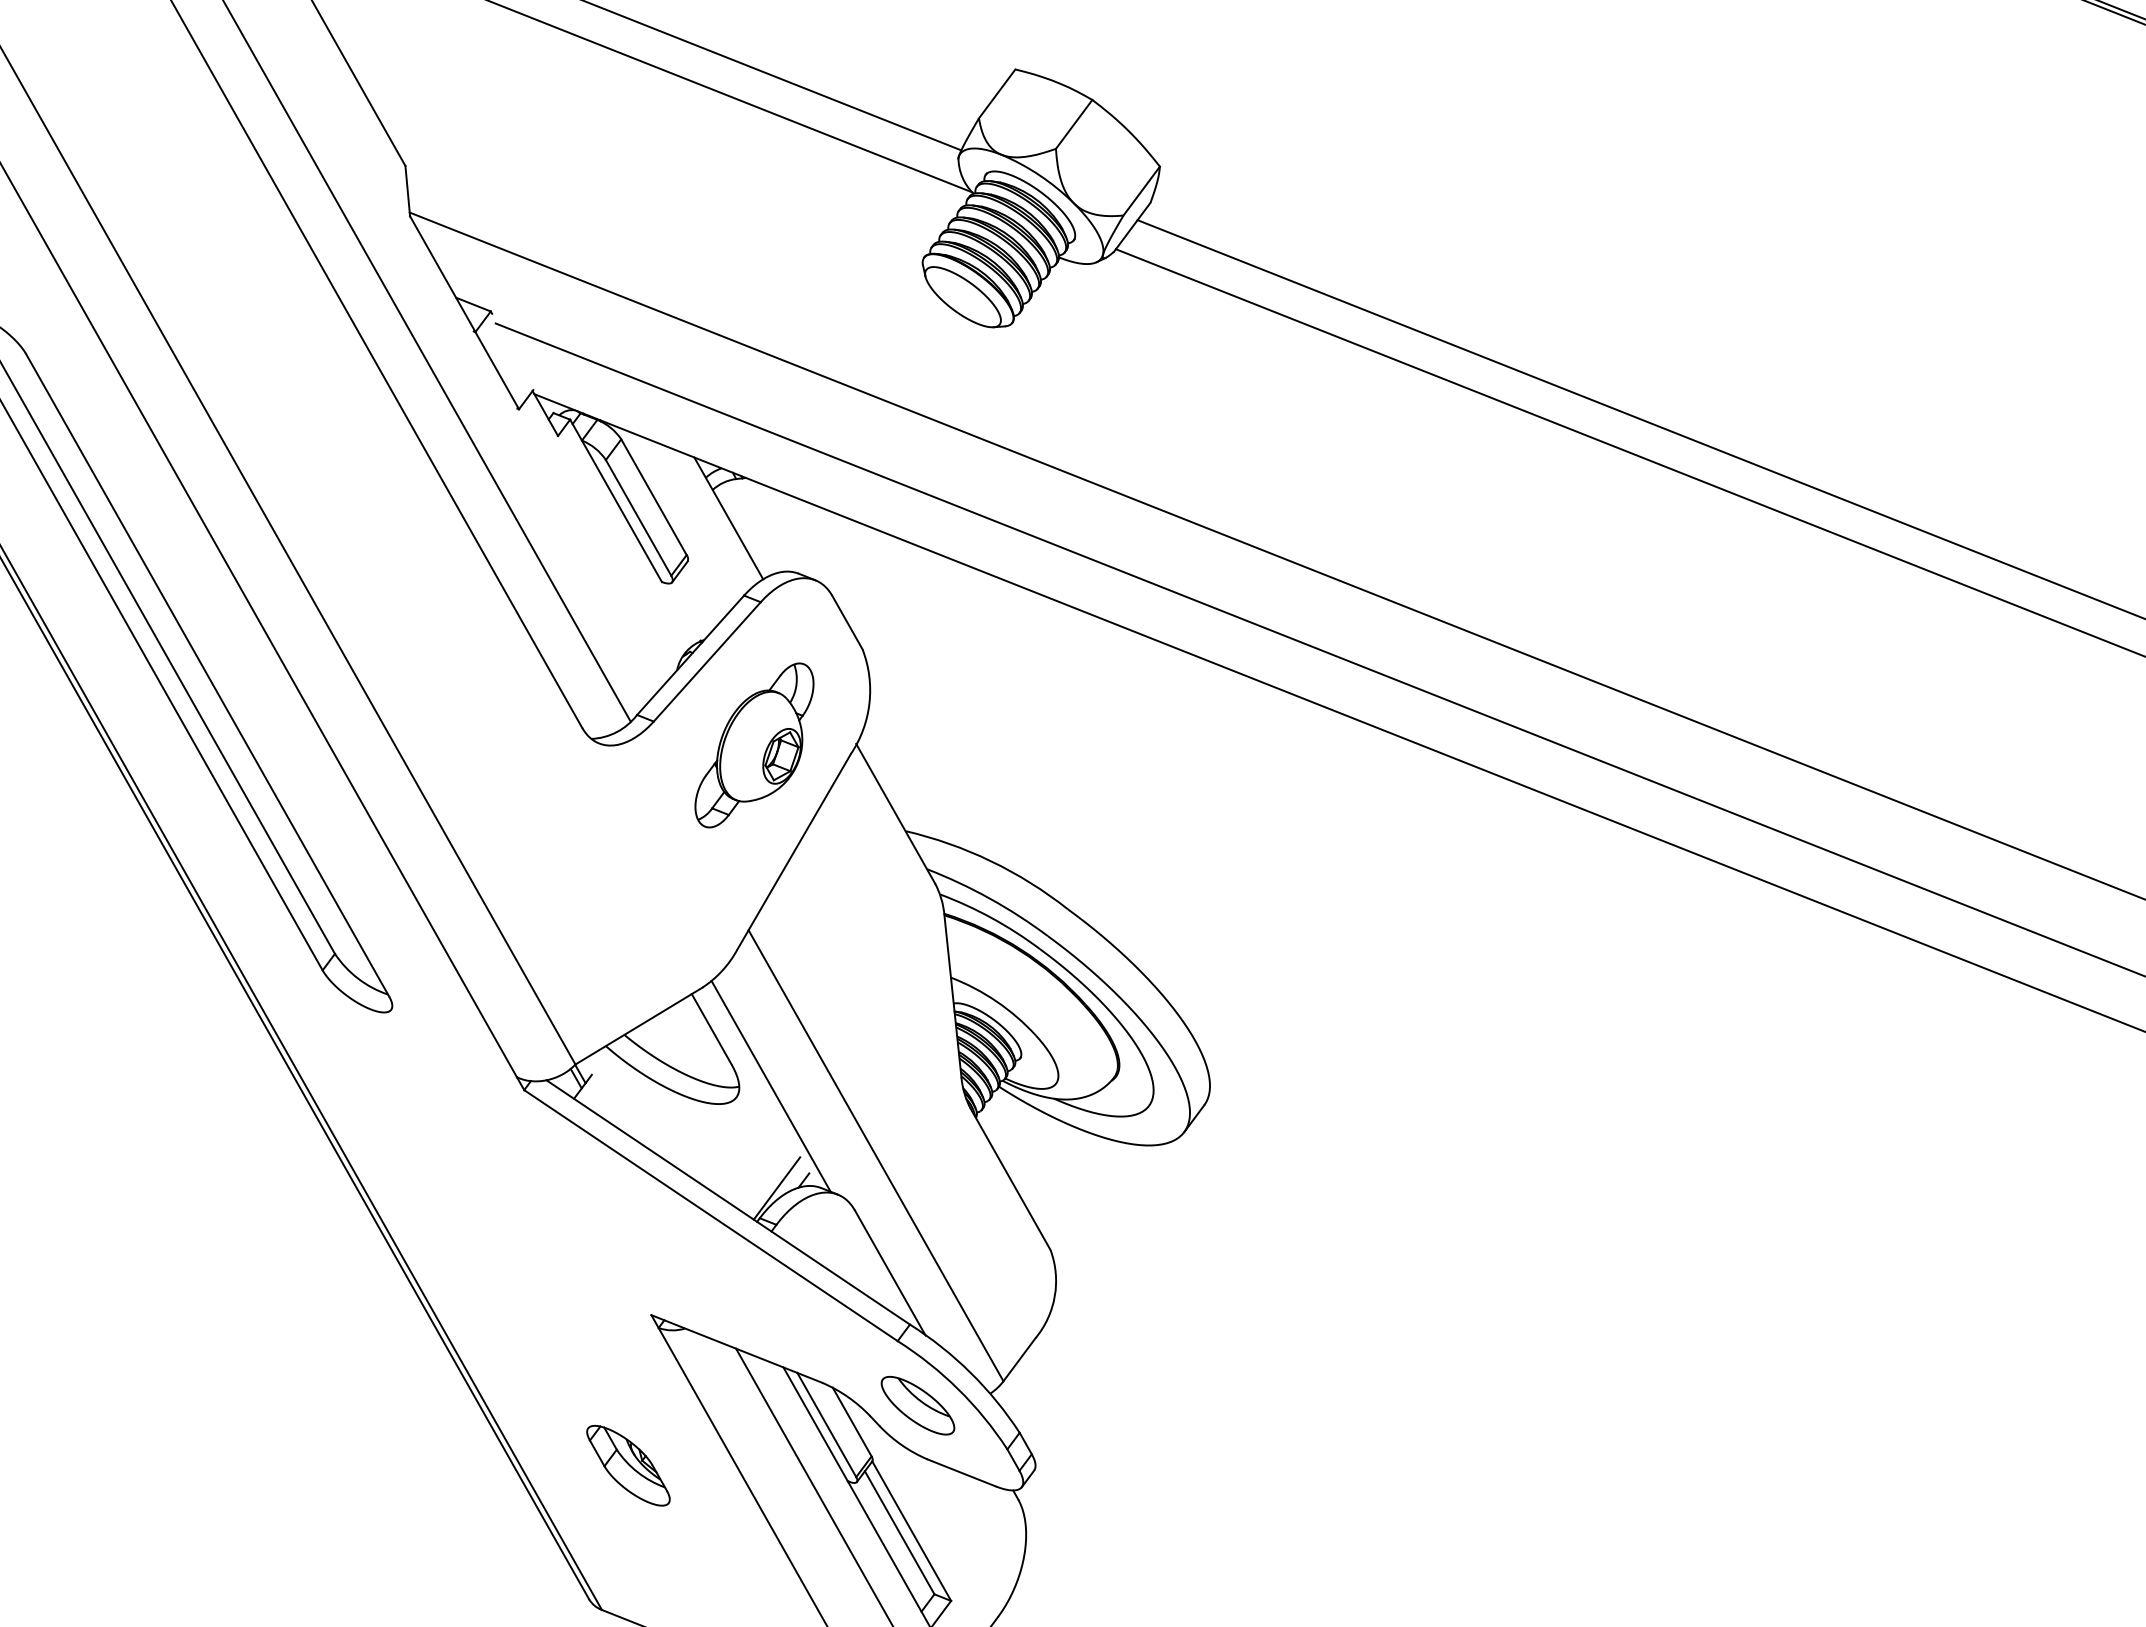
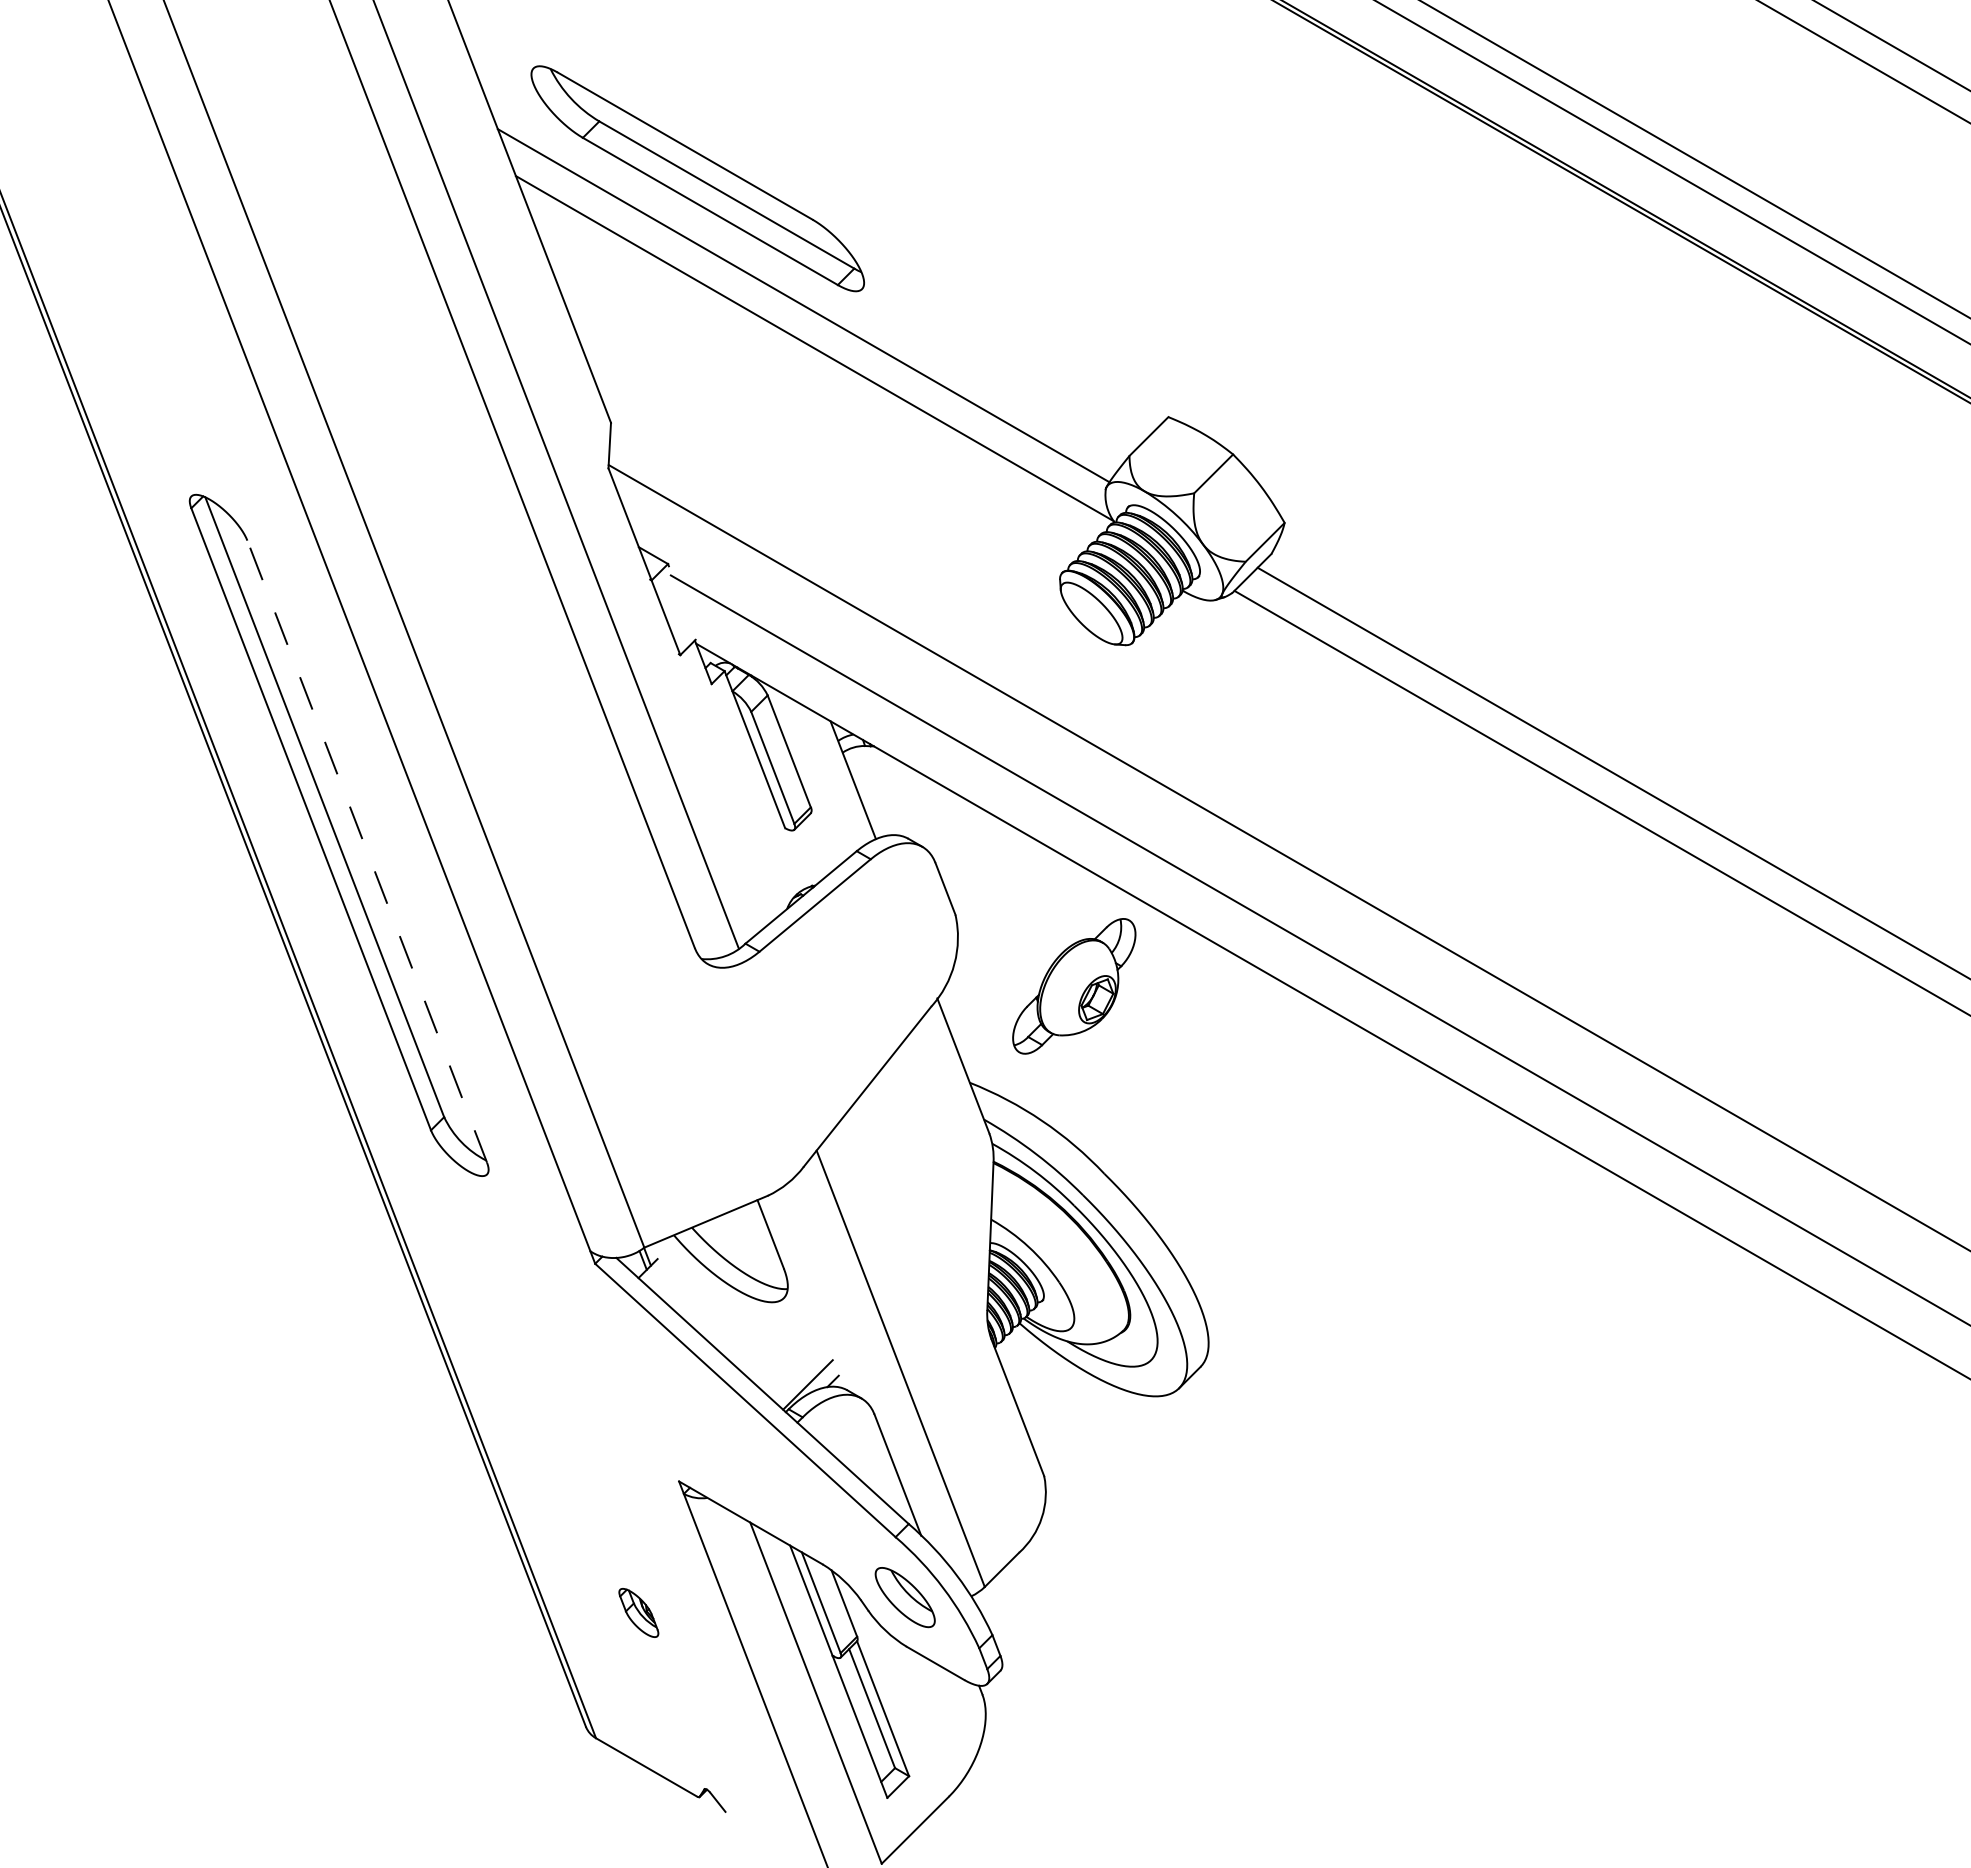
line: (207, 675) -> (367, 851), solid -> dashed
part: (754, 745) -> (1074, 986), moved
line: (770, 1085) -> (815, 1292), removed
part: (628, 1465) -> (638, 1612), size x0.6

